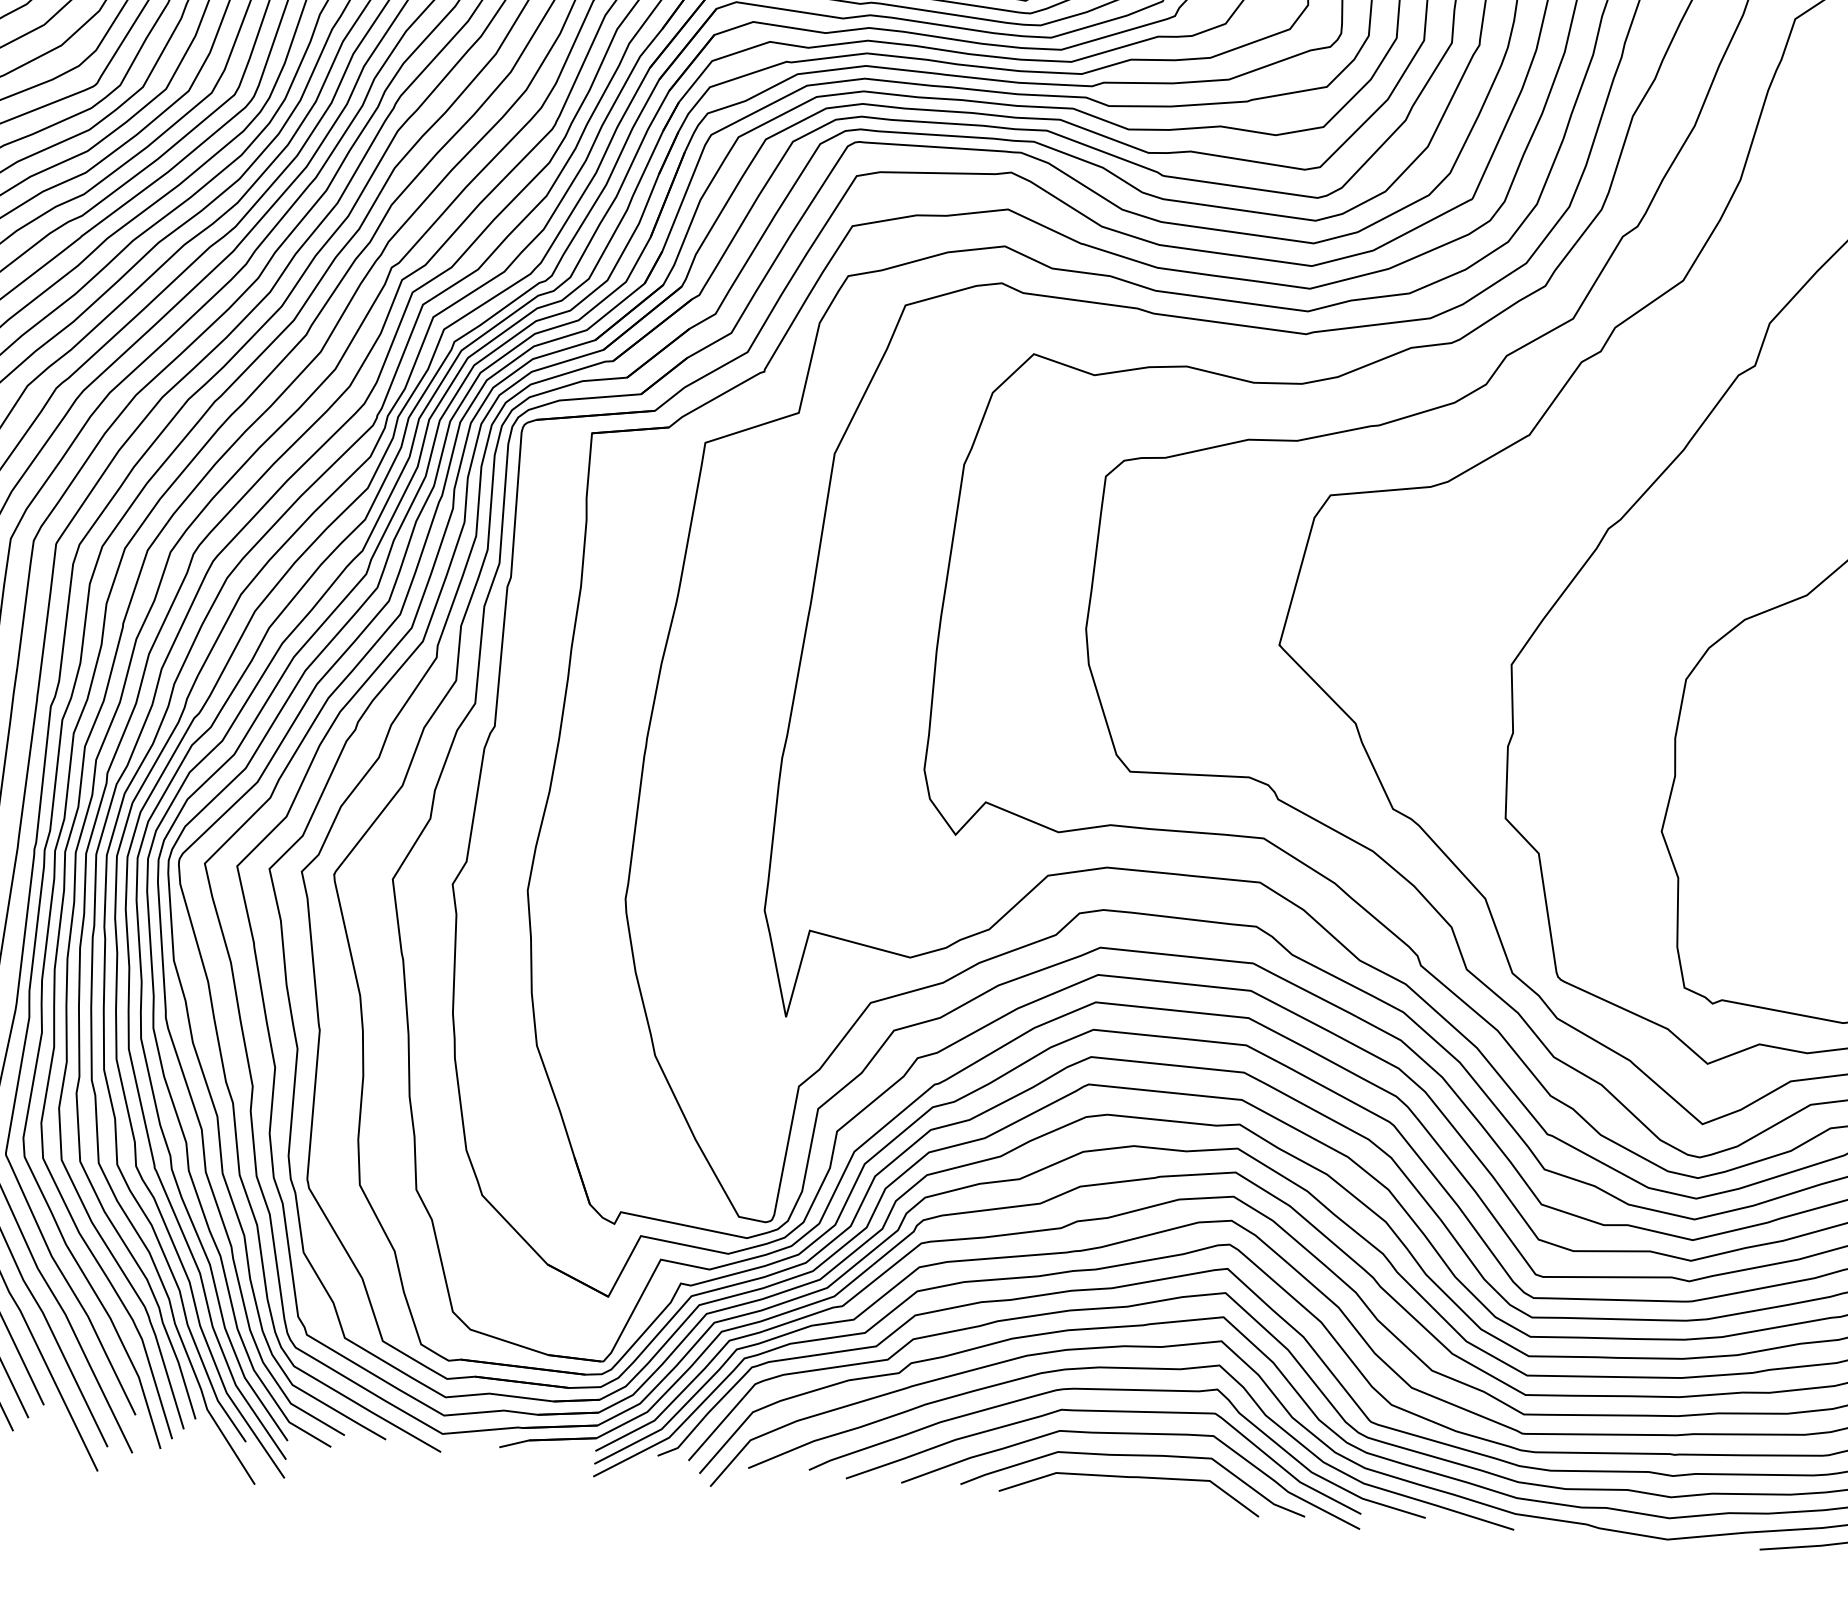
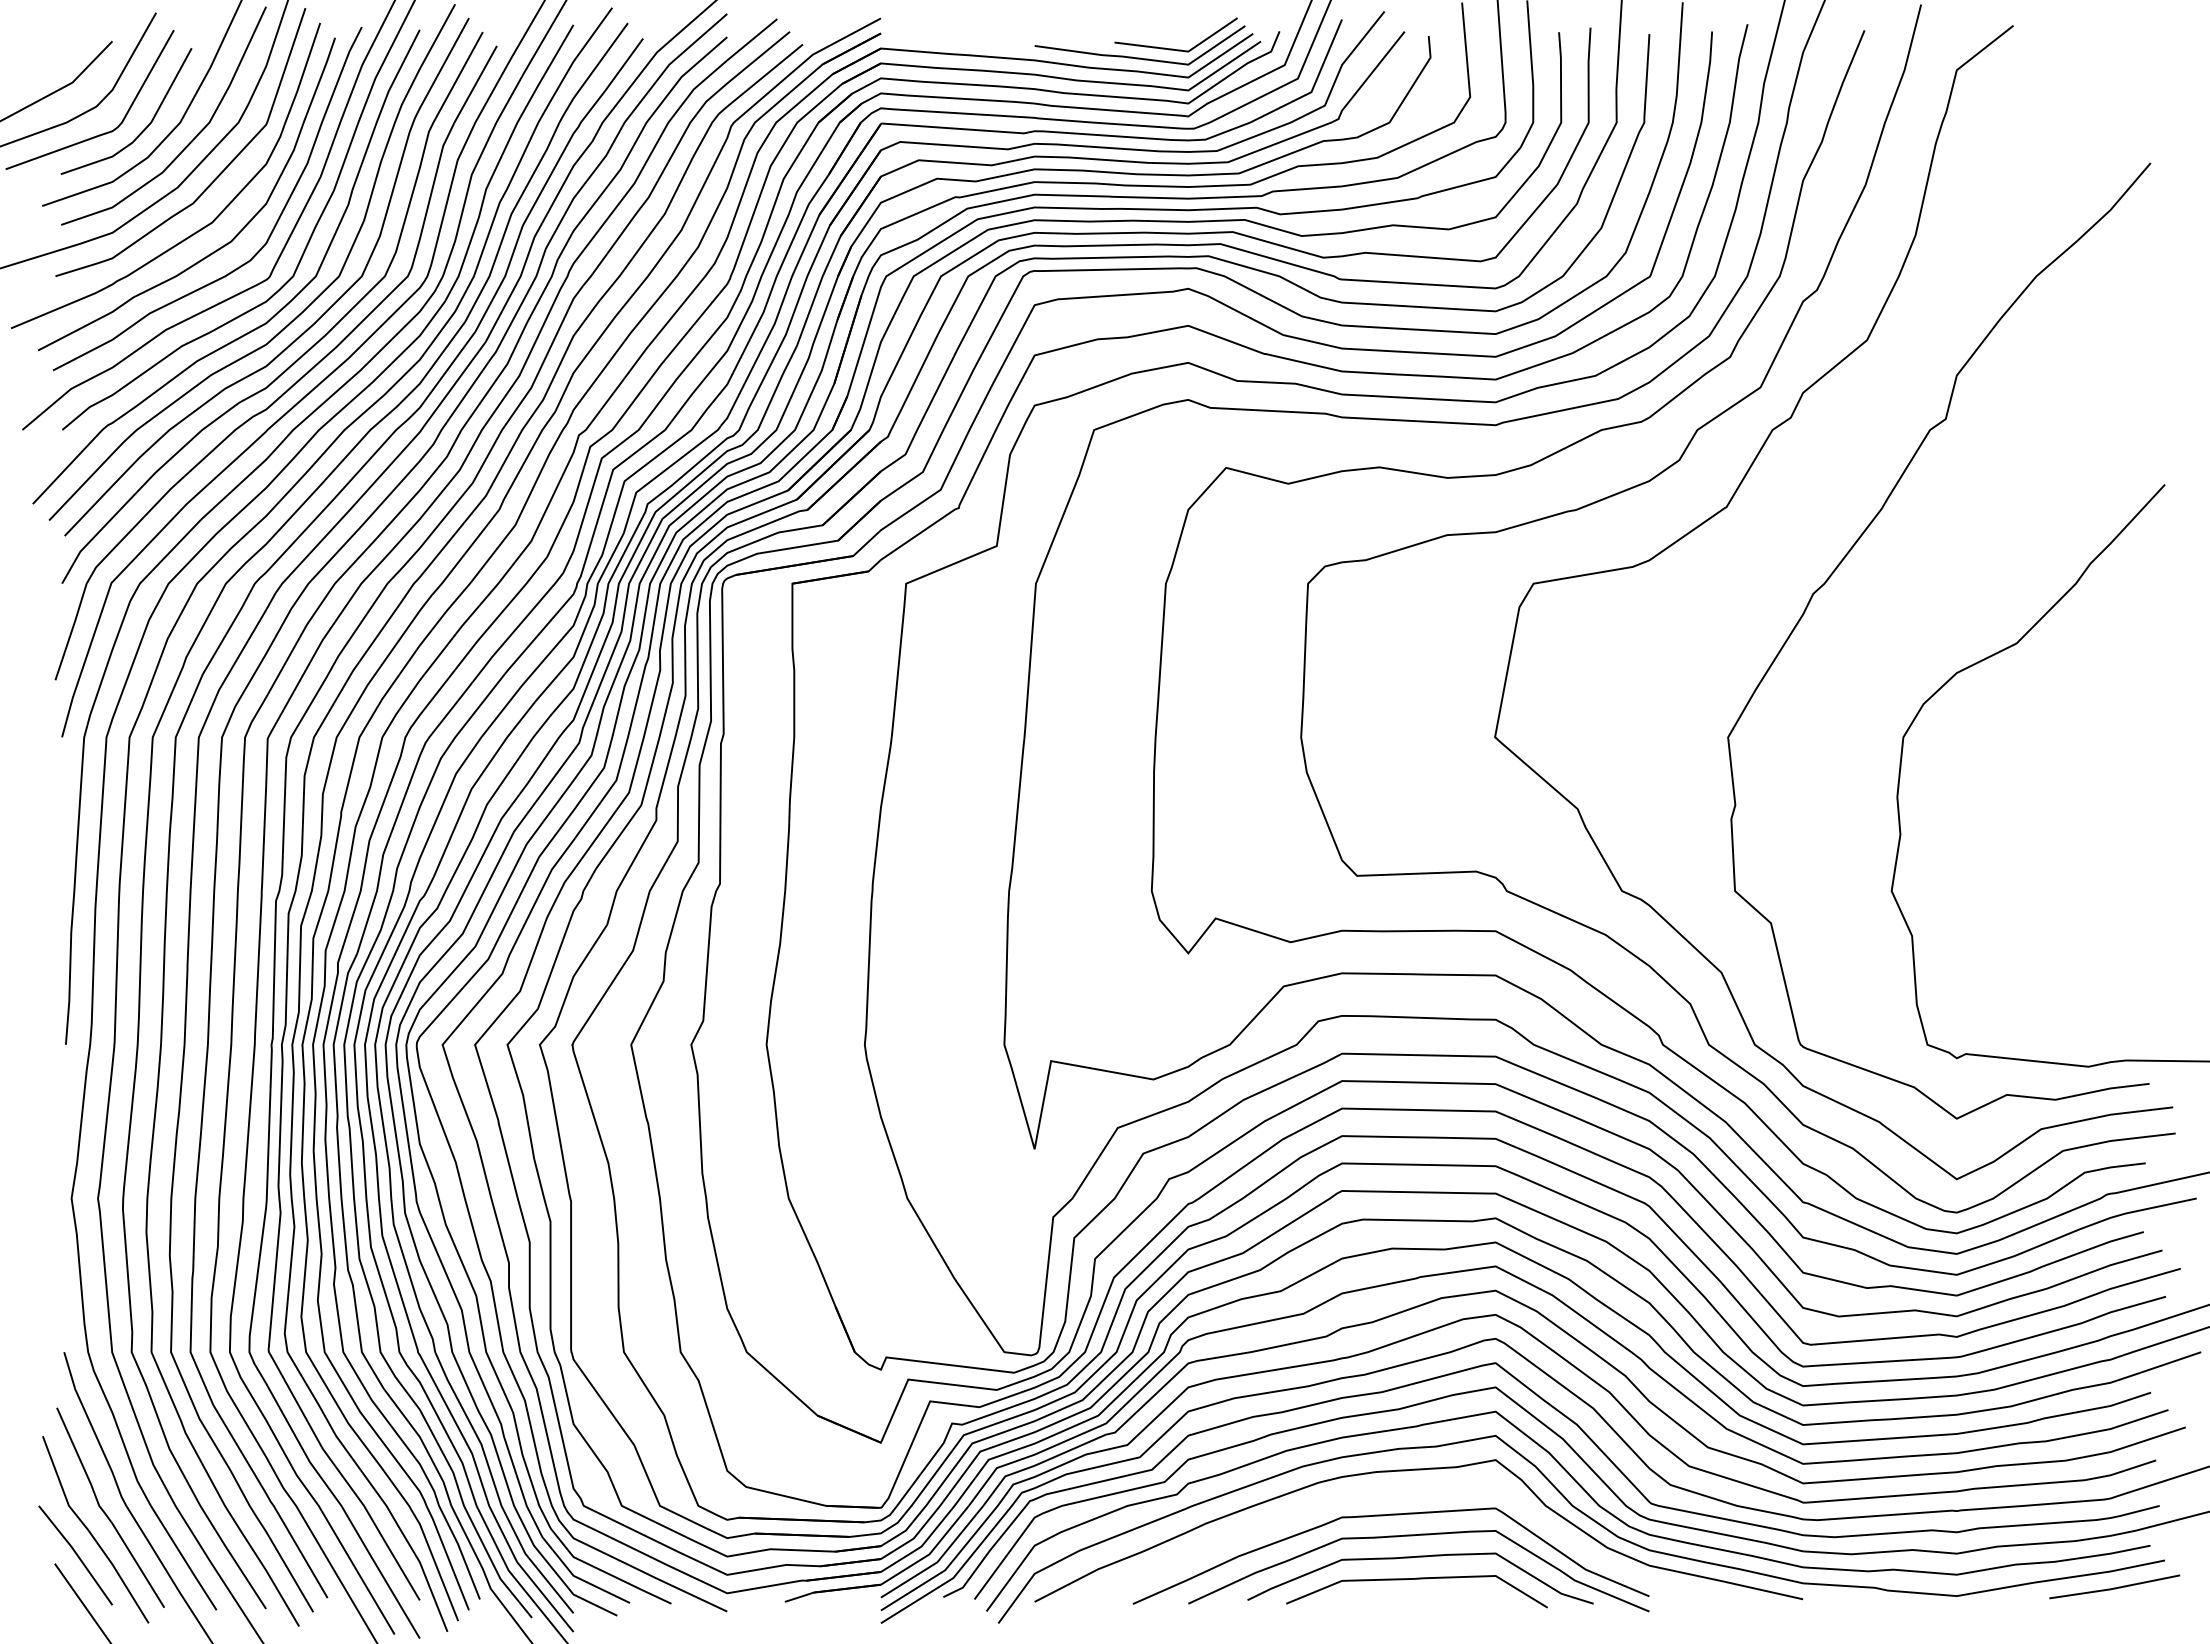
curve: (1125, 1391) -> (1404, 1493), removed

